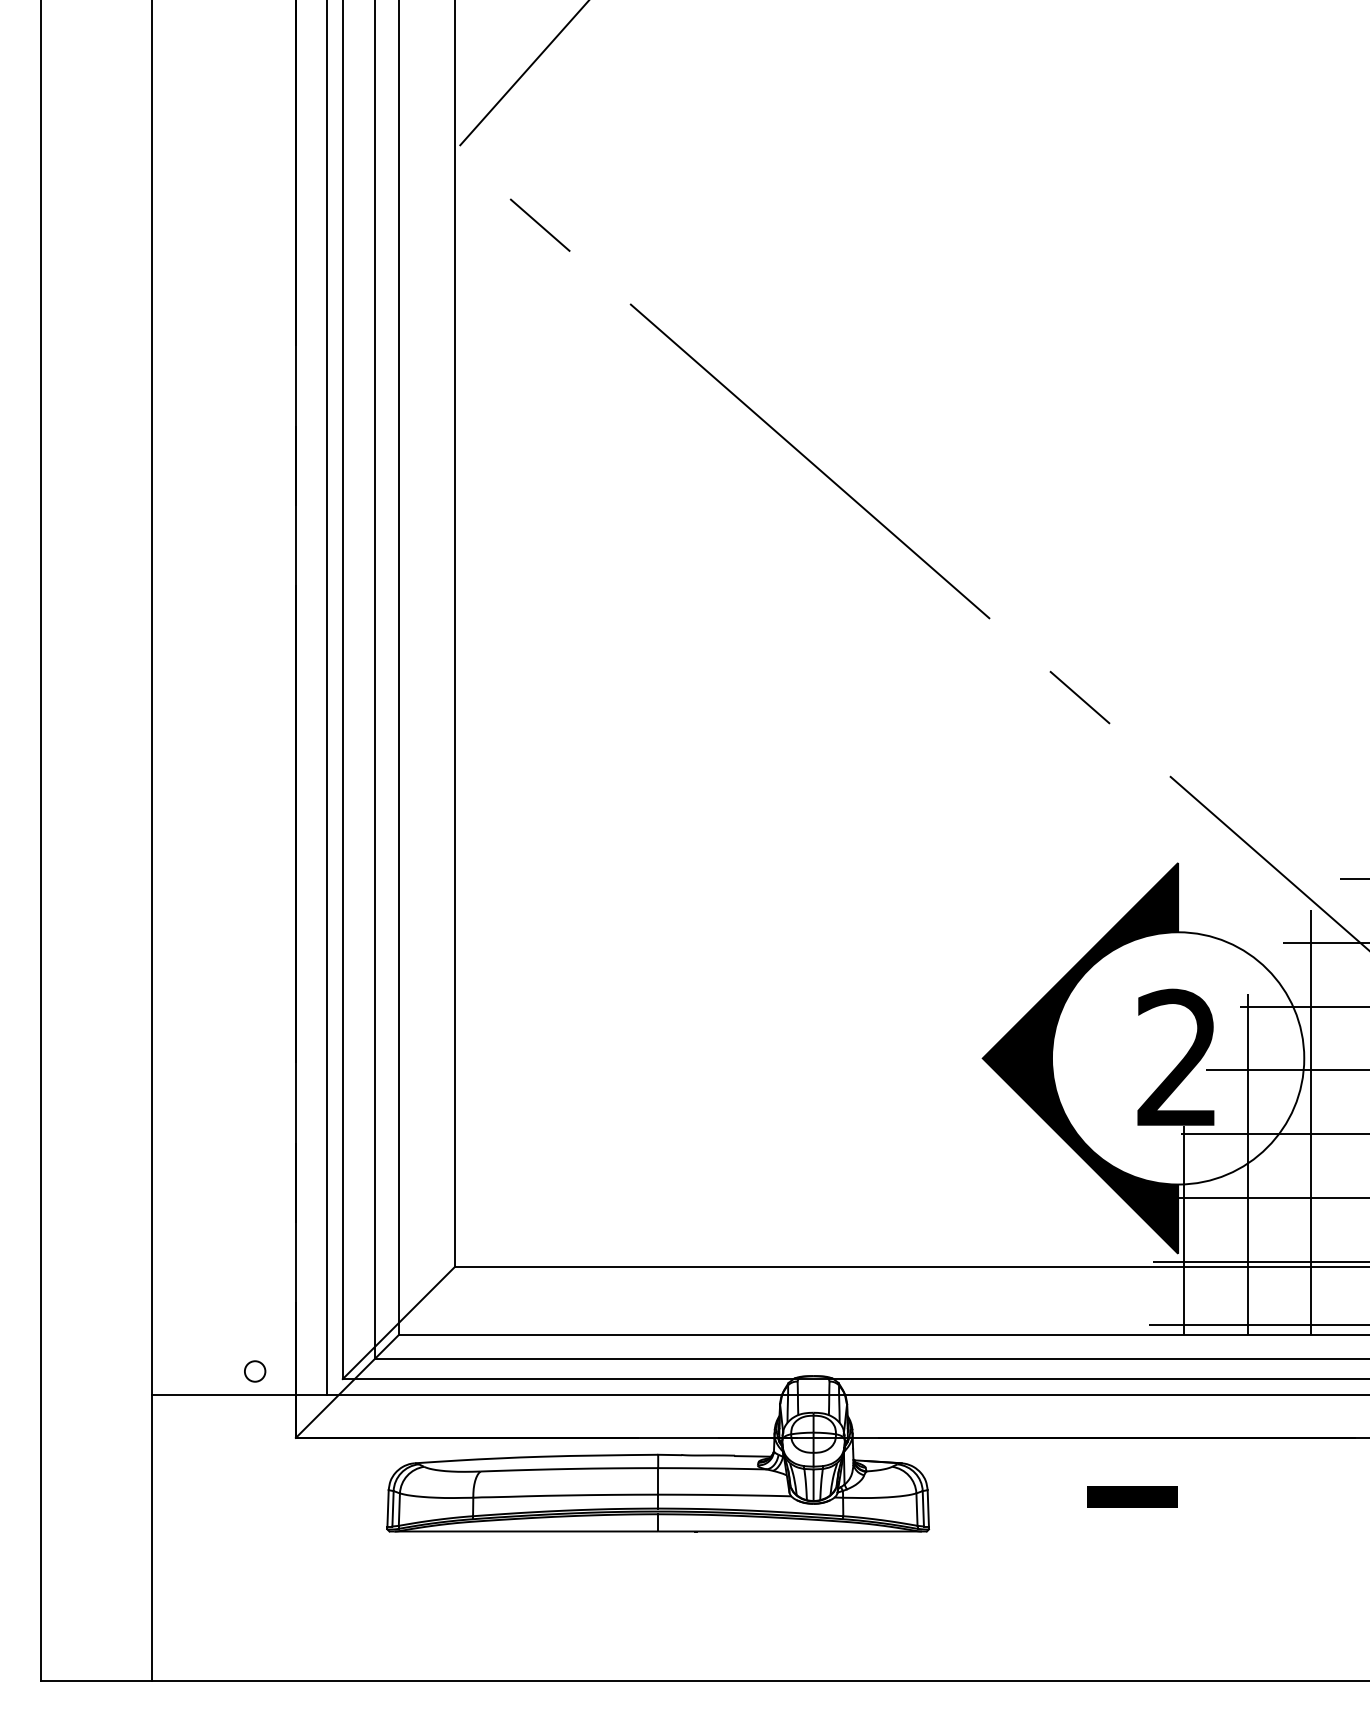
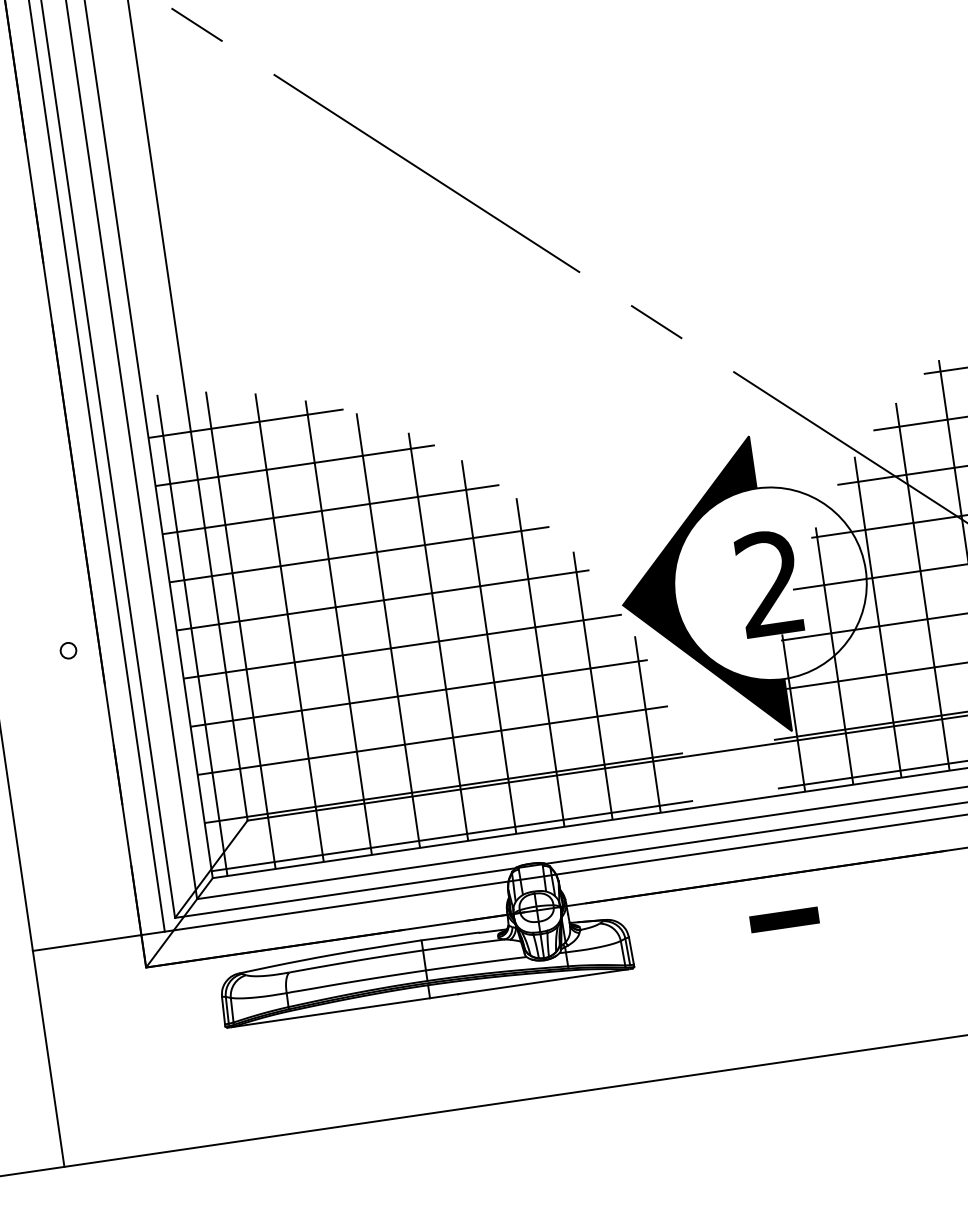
hatch: (717, 1015) -> (417, 602), added
circle: (255, 1371) -> (68, 650), moved

